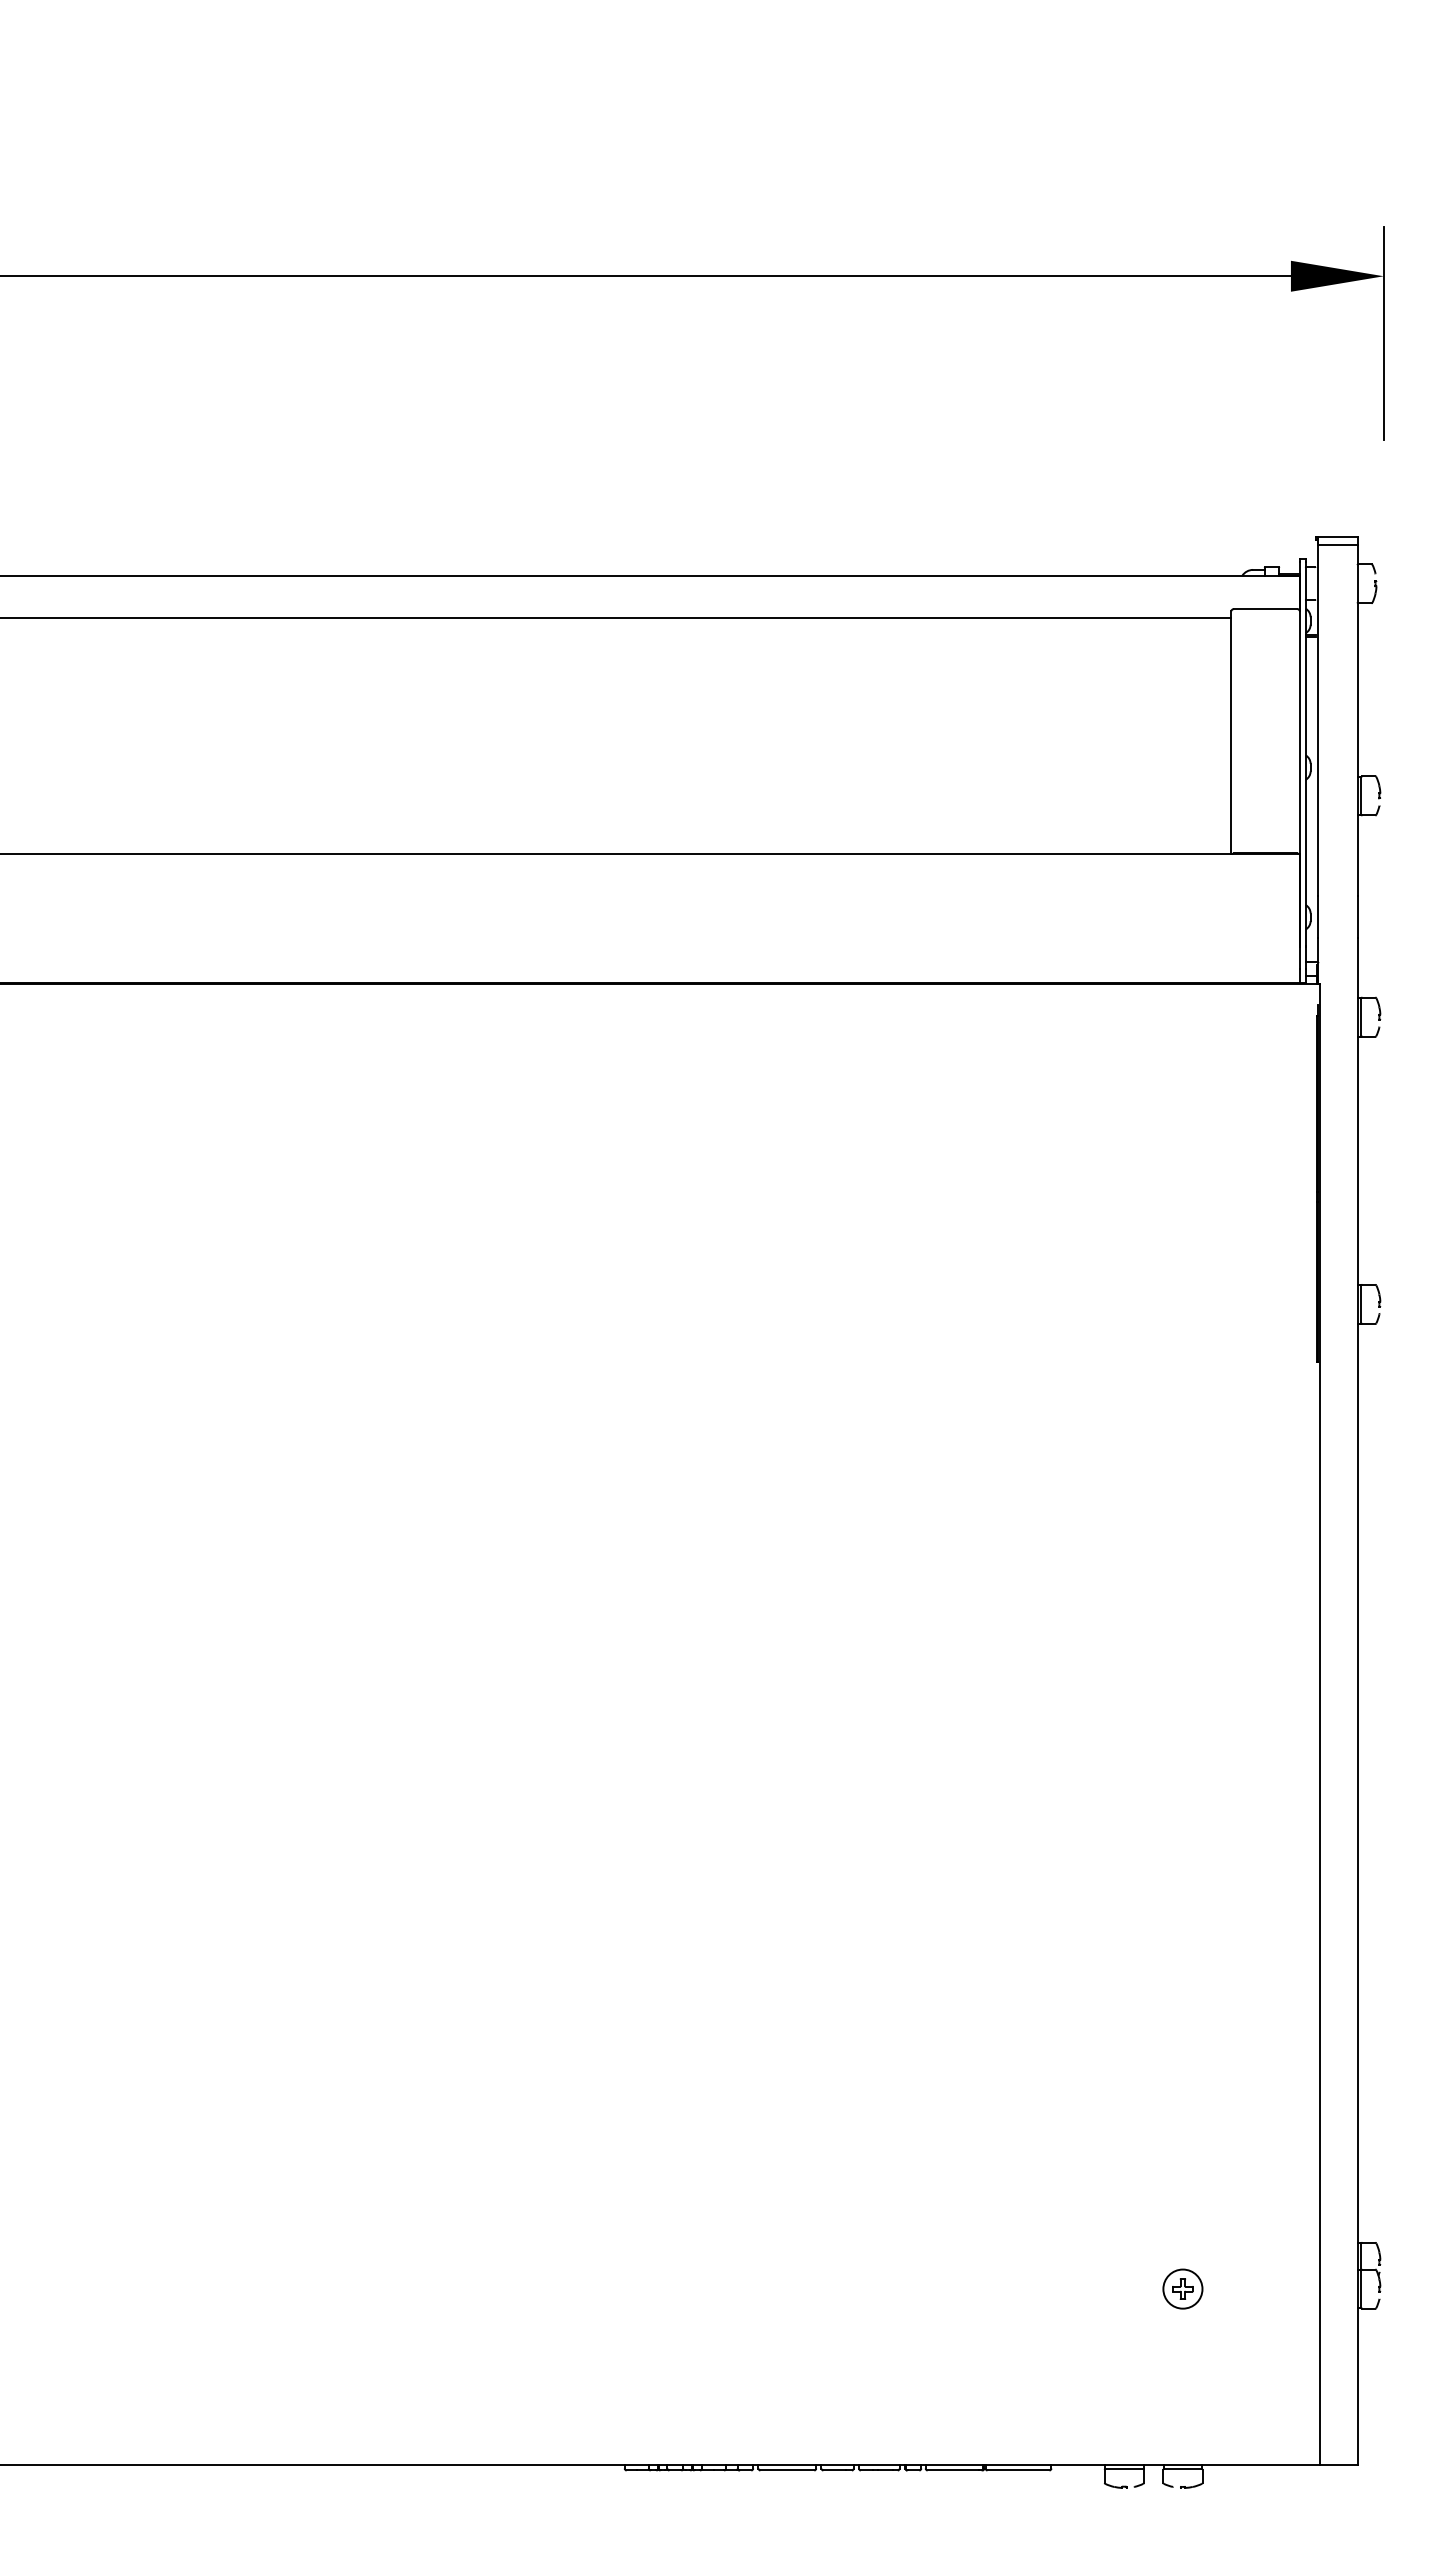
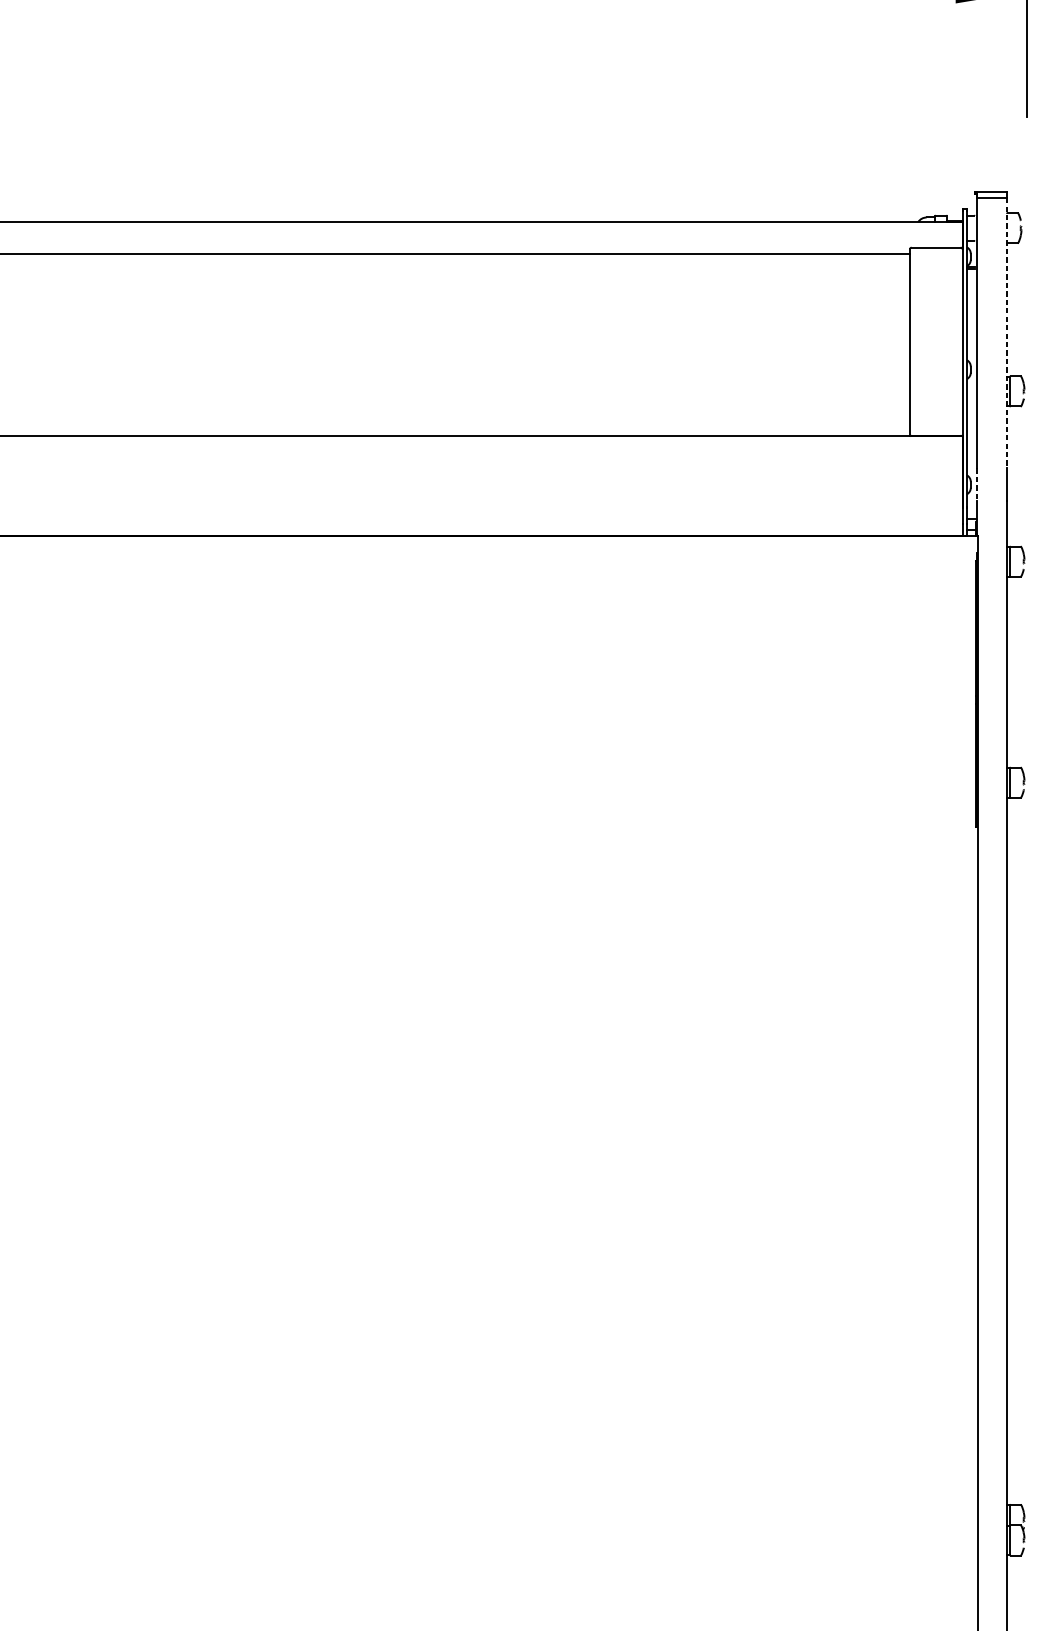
line: (1357, 720) -> (1006, 333), solid -> dashed
line: (1318, 917) -> (976, 484), solid -> dashed
part: (1182, 2288) -> (872, 1539), removed

